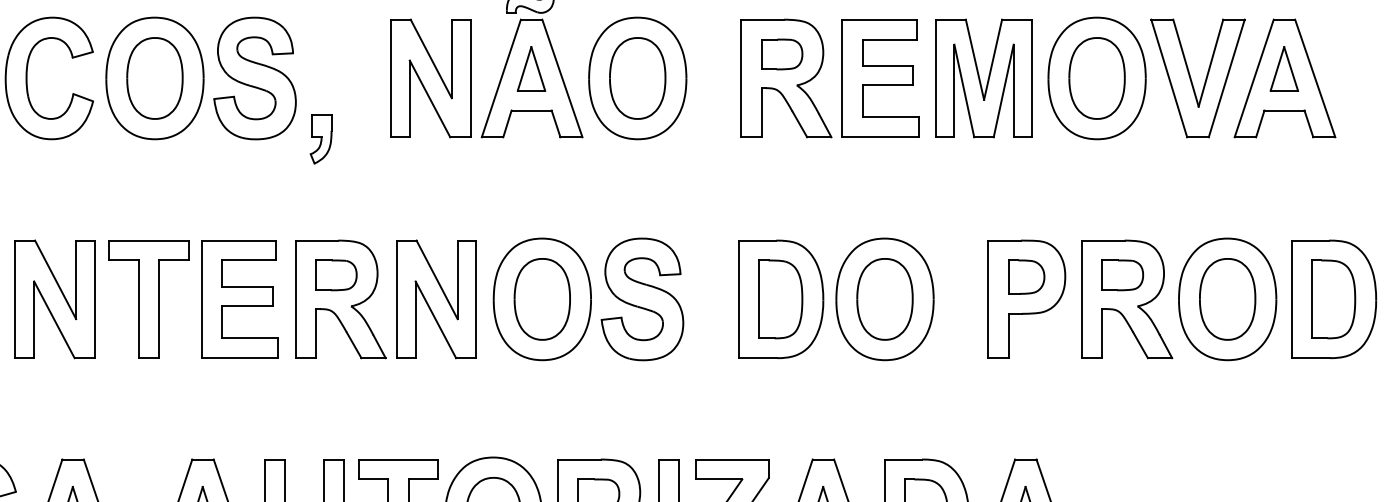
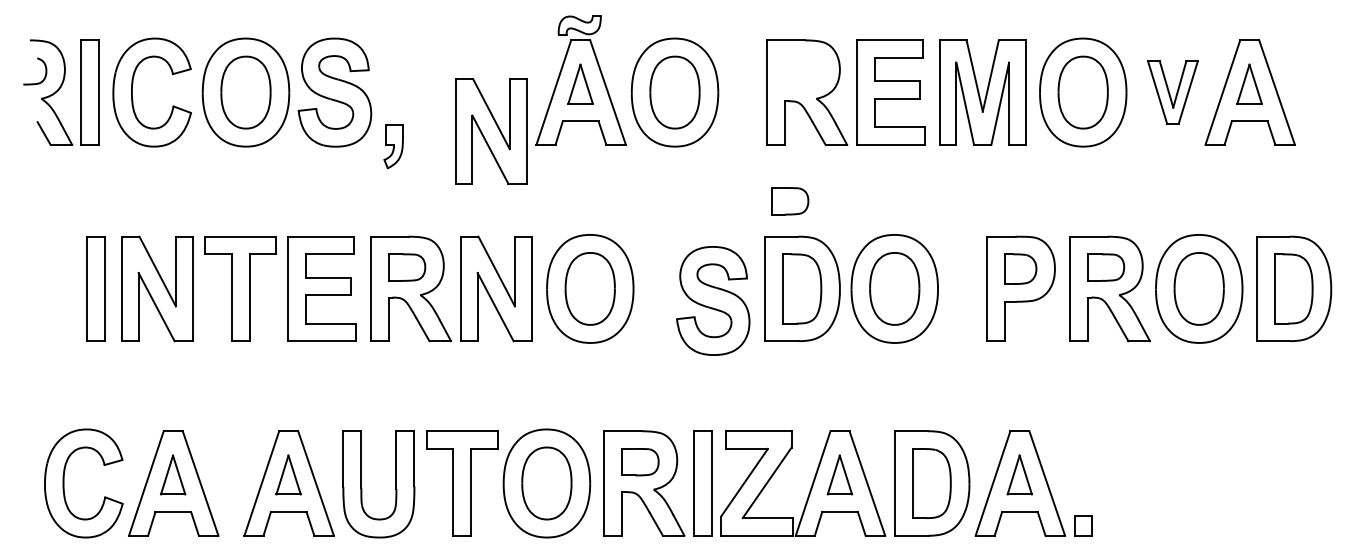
part: (782, 54) -> (790, 201), moved
part: (431, 78) -> (491, 131), moved
part: (1197, 78) -> (1172, 92), size x0.6
part: (642, 298) -> (713, 300), moved

